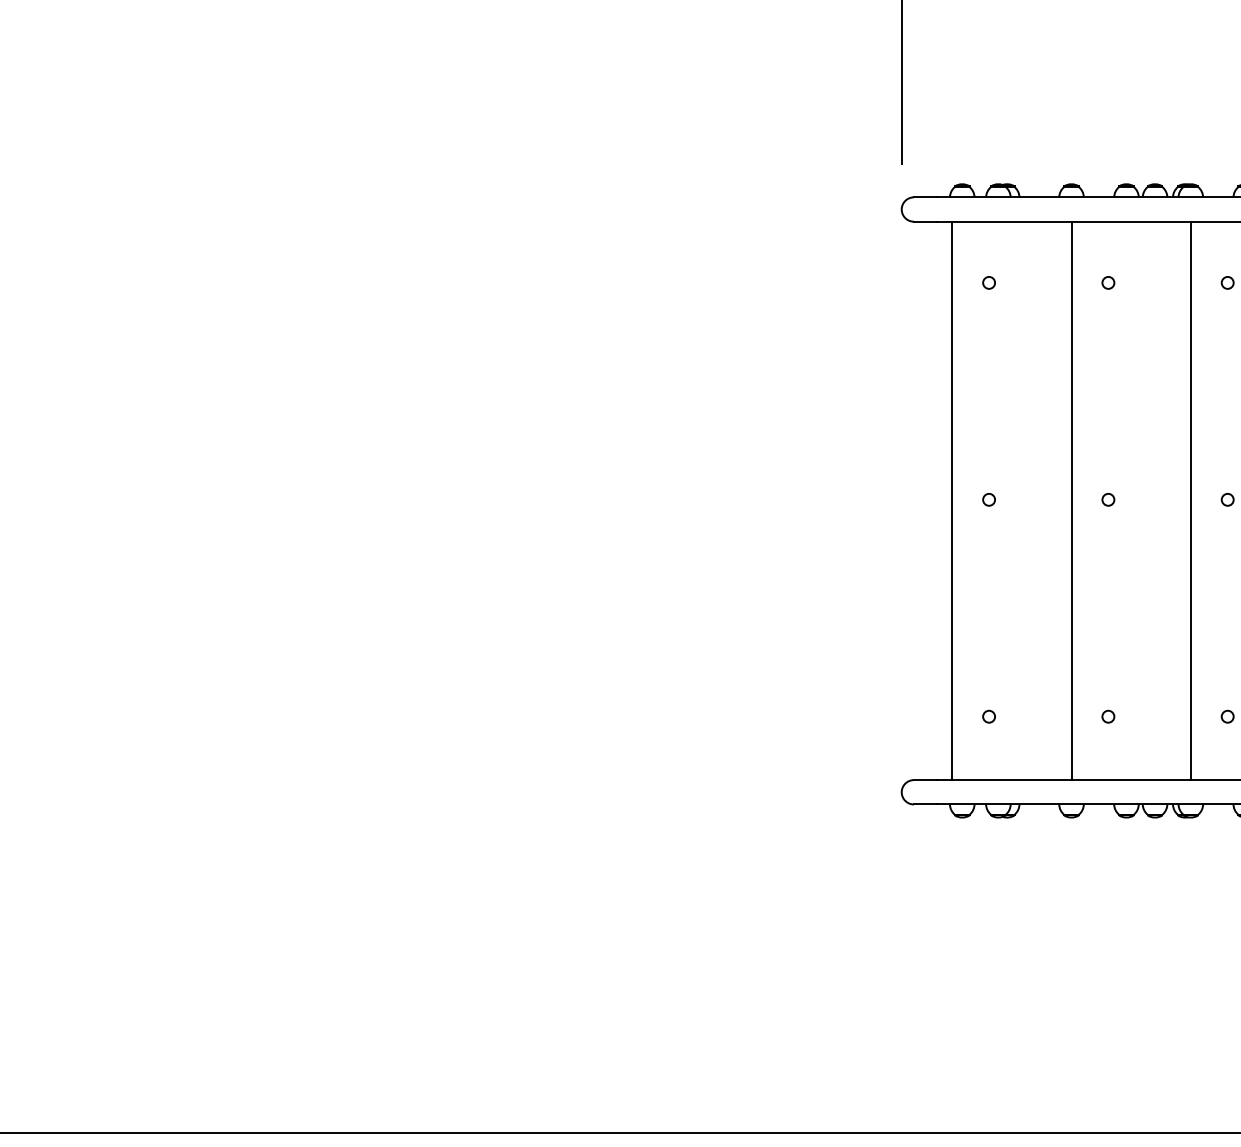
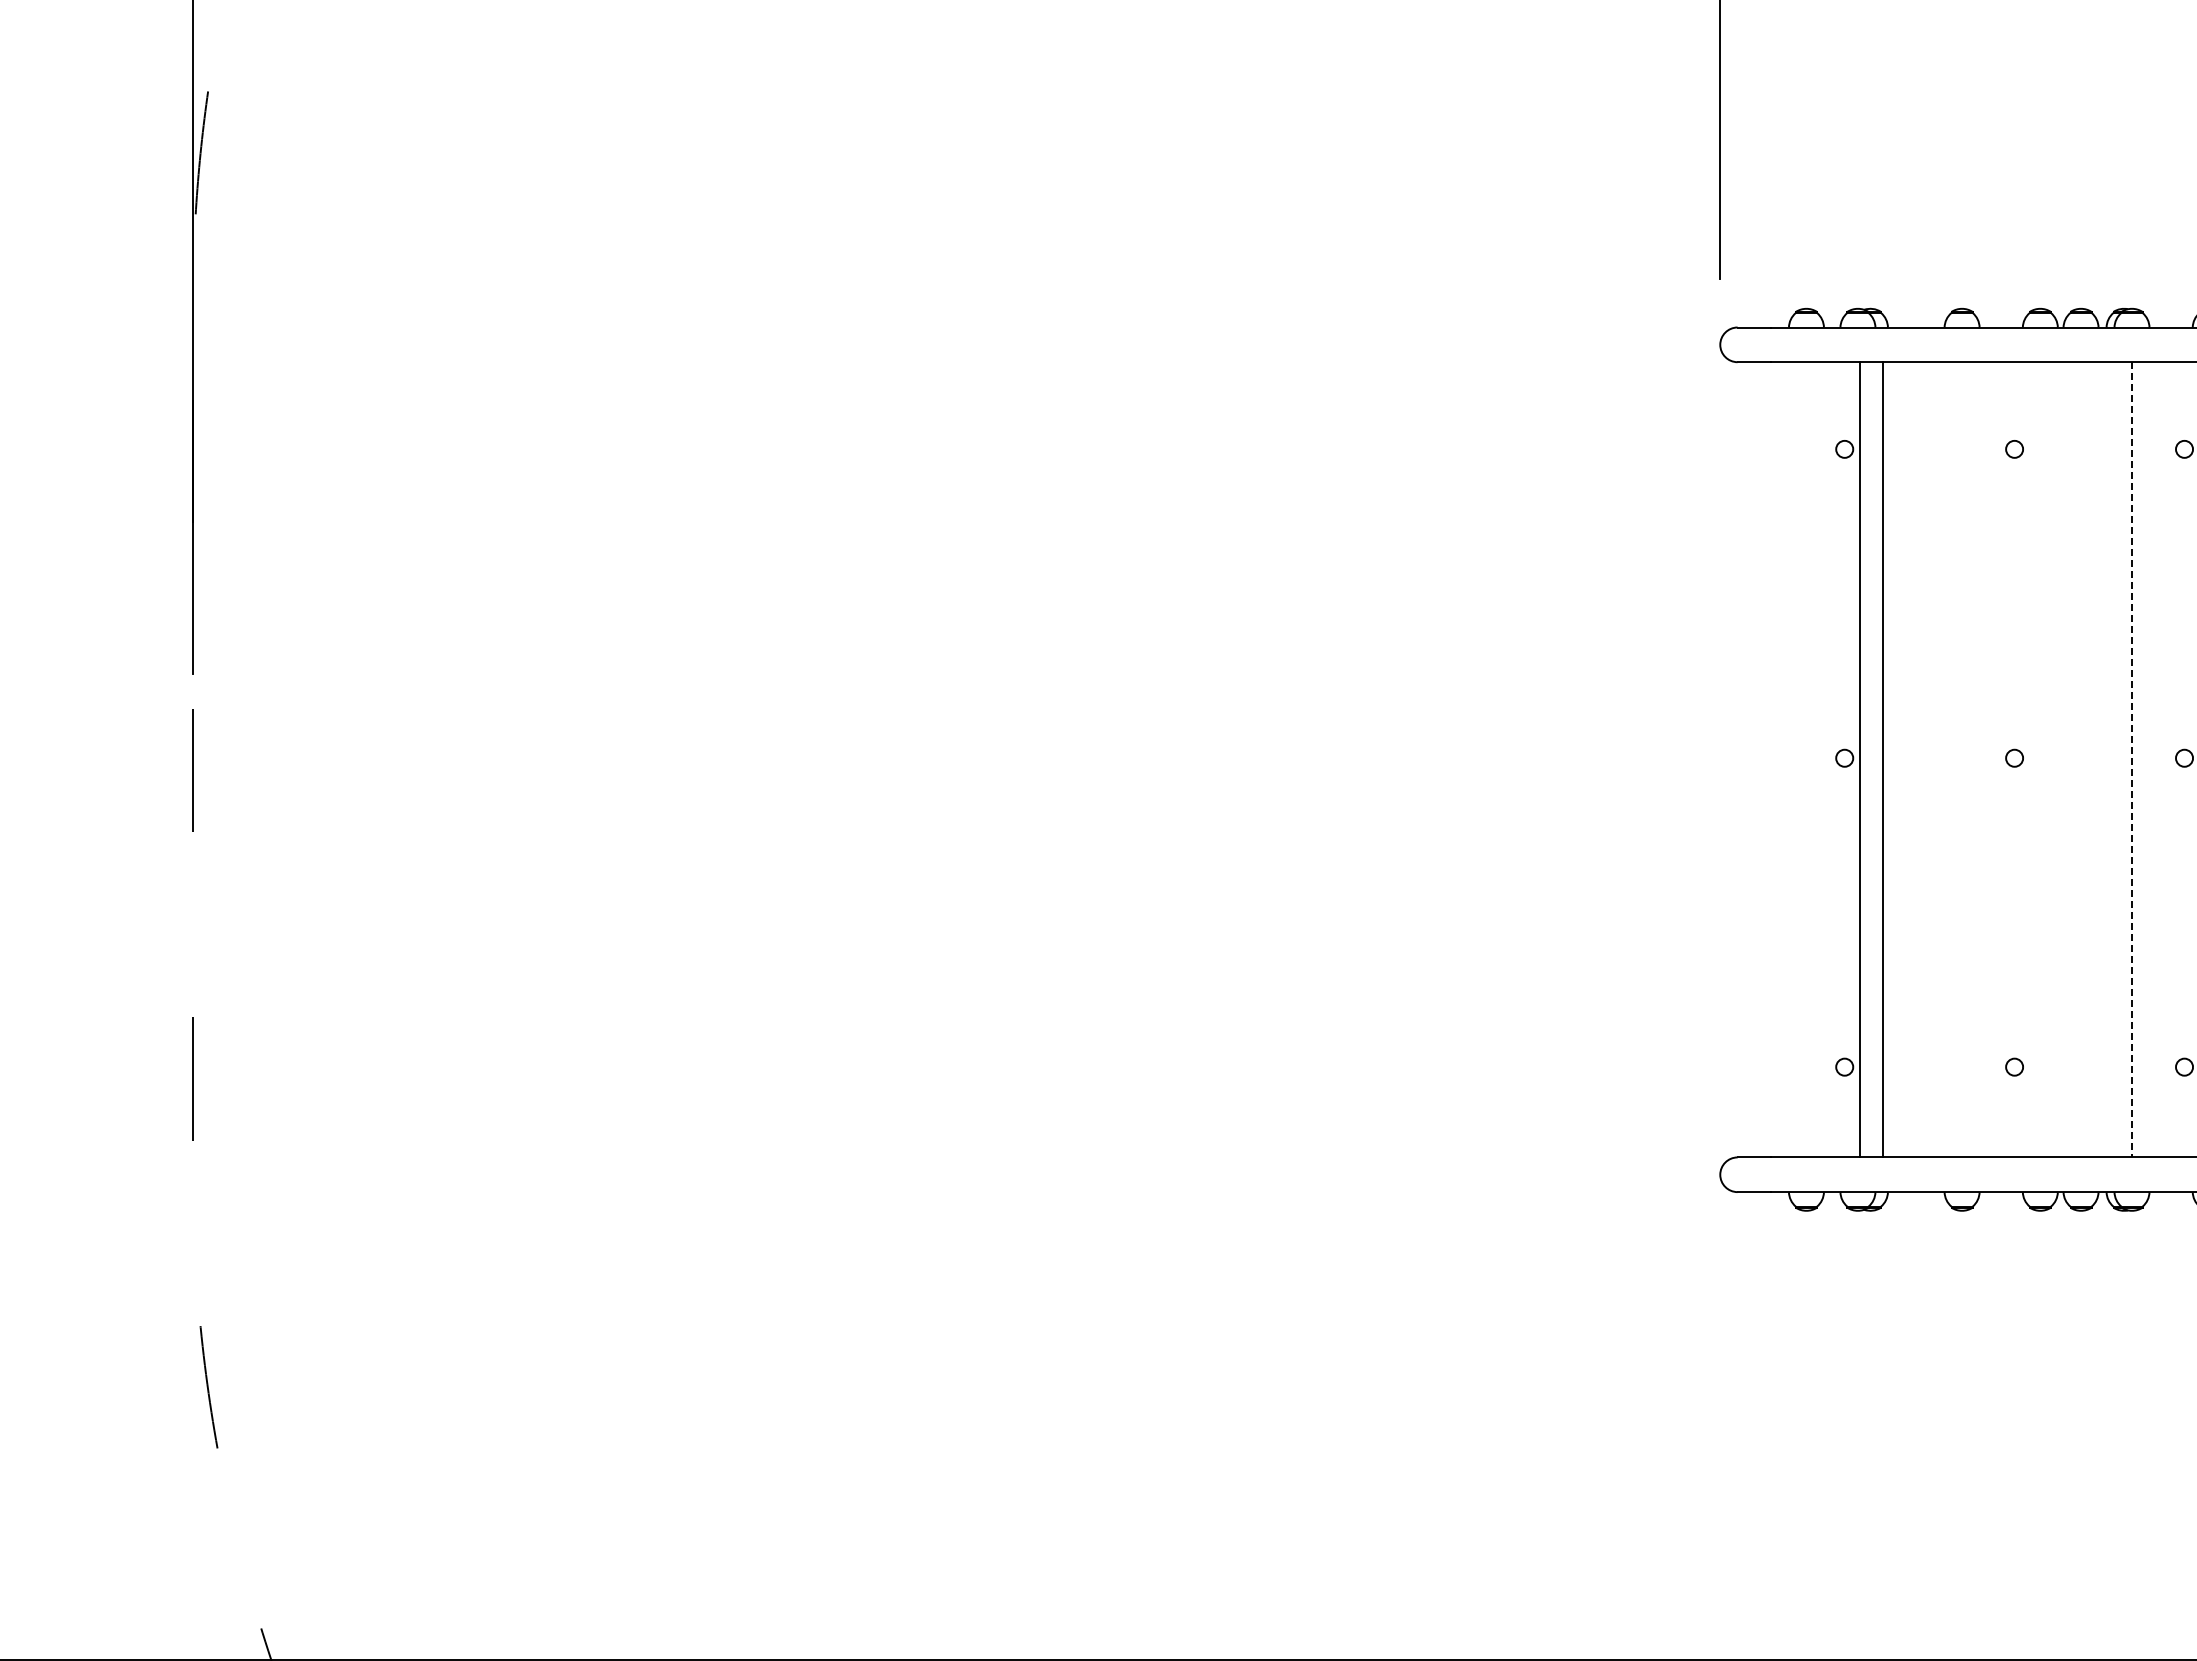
line: (952, 500) -> (1860, 759), moved
line: (1071, 500) -> (1883, 759), moved
line: (1191, 500) -> (2132, 759), solid -> dashed

